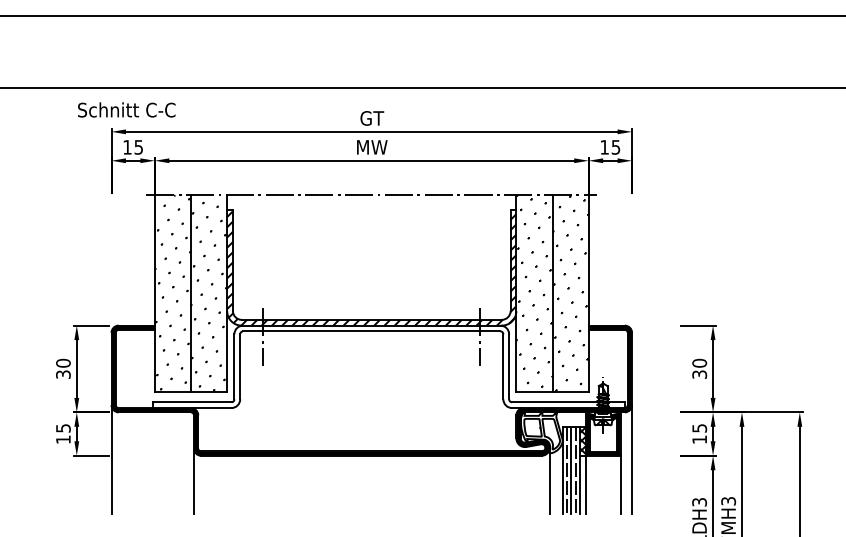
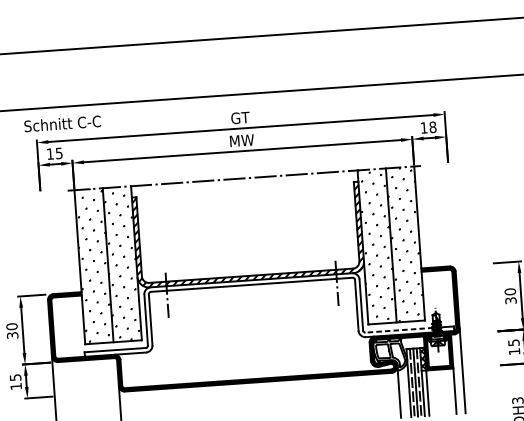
text: (126, 109) -> (62, 123), moved
text: (615, 147) -> (432, 127), 15 -> 18
line: (554, 402) -> (398, 330), solid -> dashed

